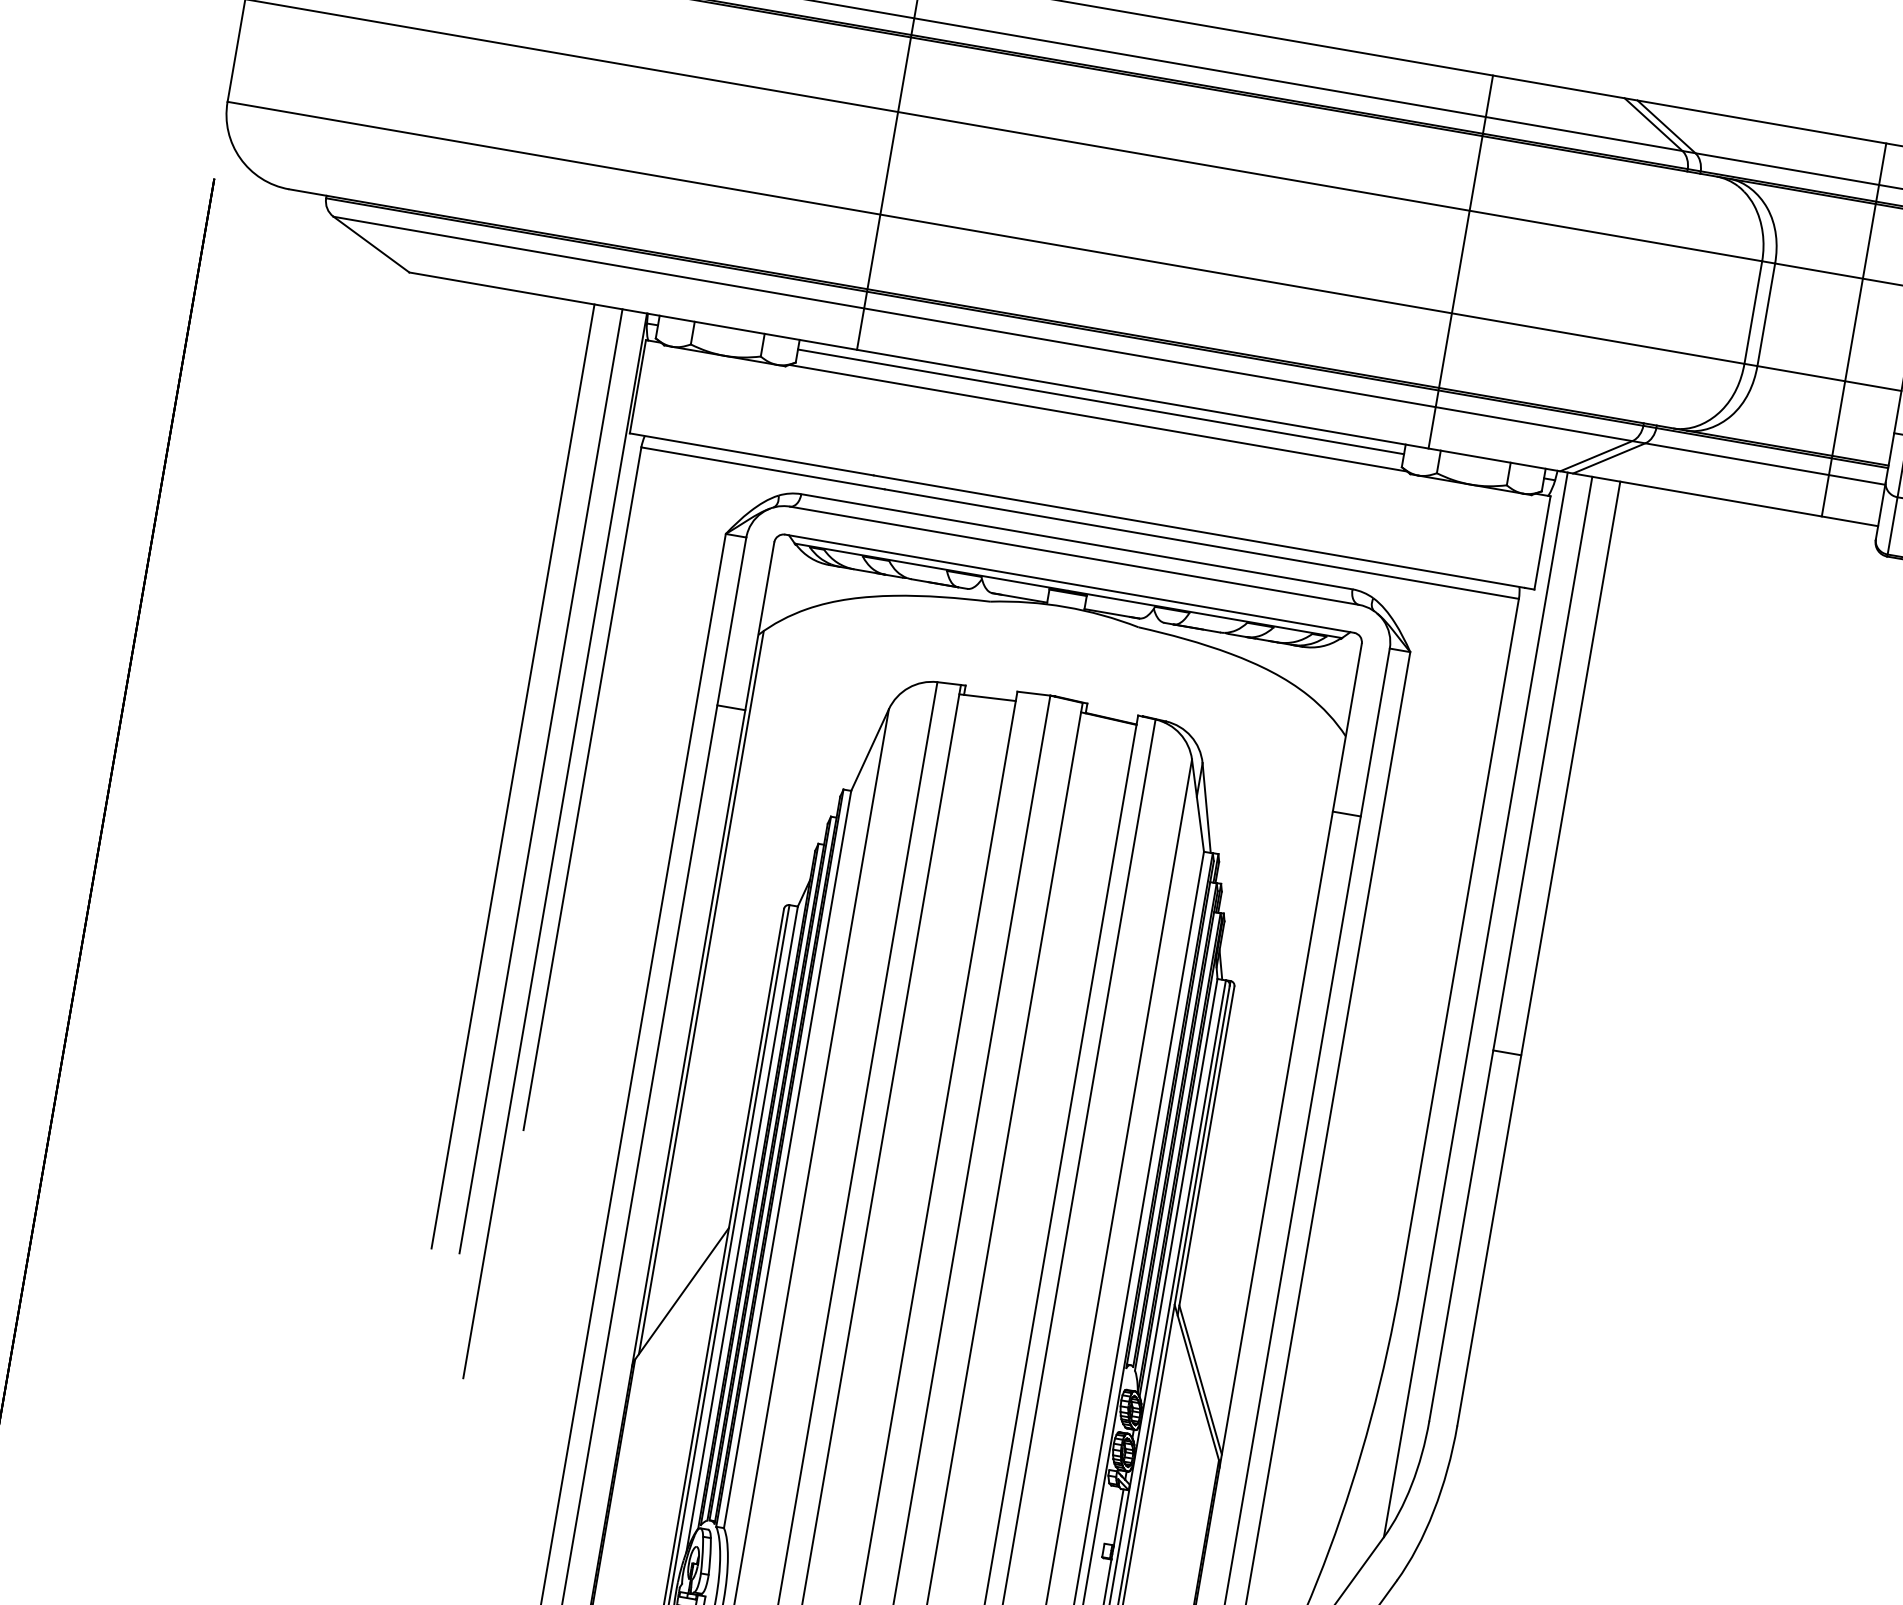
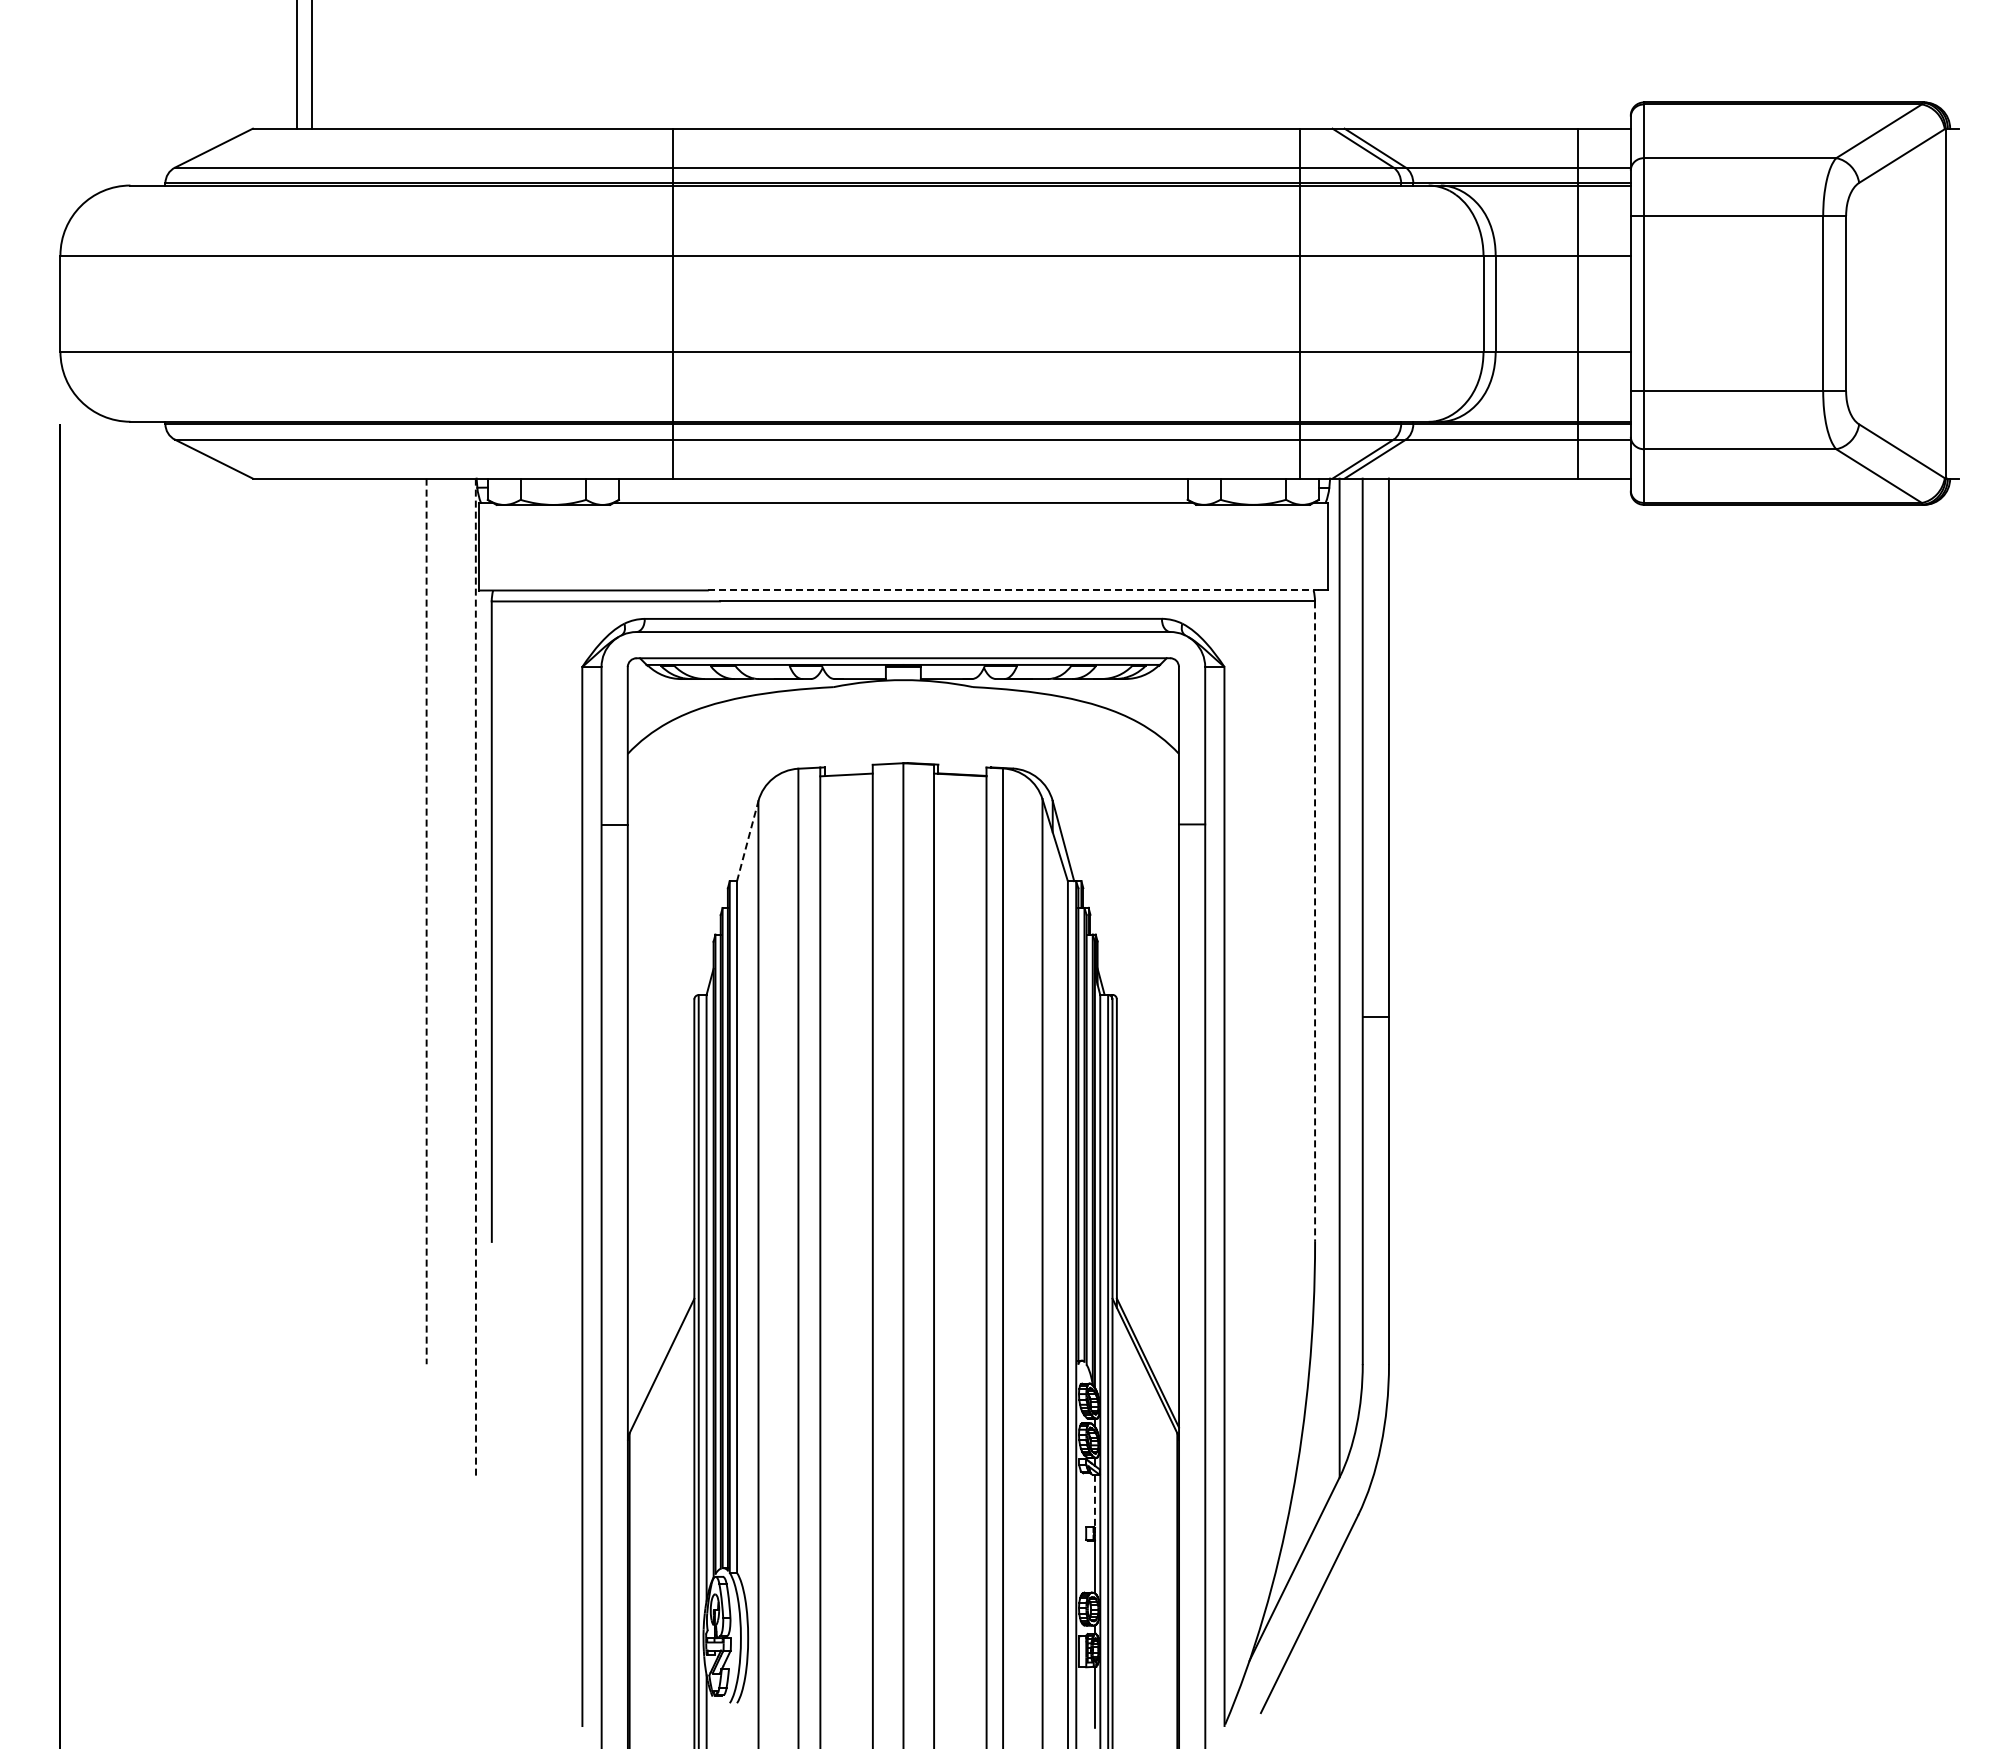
line: (1461, 261) -> (1300, 303), moved
line: (1101, 401) -> (903, 487), removed
line: (1199, 531) -> (1013, 590), solid -> dashed
line: (869, 750) -> (747, 841), solid -> dashed
line: (512, 776) -> (426, 921), solid -> dashed
line: (540, 781) -> (452, 921), removed
line: (554, 846) -> (475, 978), solid -> dashed
line: (1460, 941) -> (1315, 922), solid -> dashed
line: (701, 992) -> (632, 1088), removed
line: (1118, 1517) -> (1094, 1501), solid -> dashed

